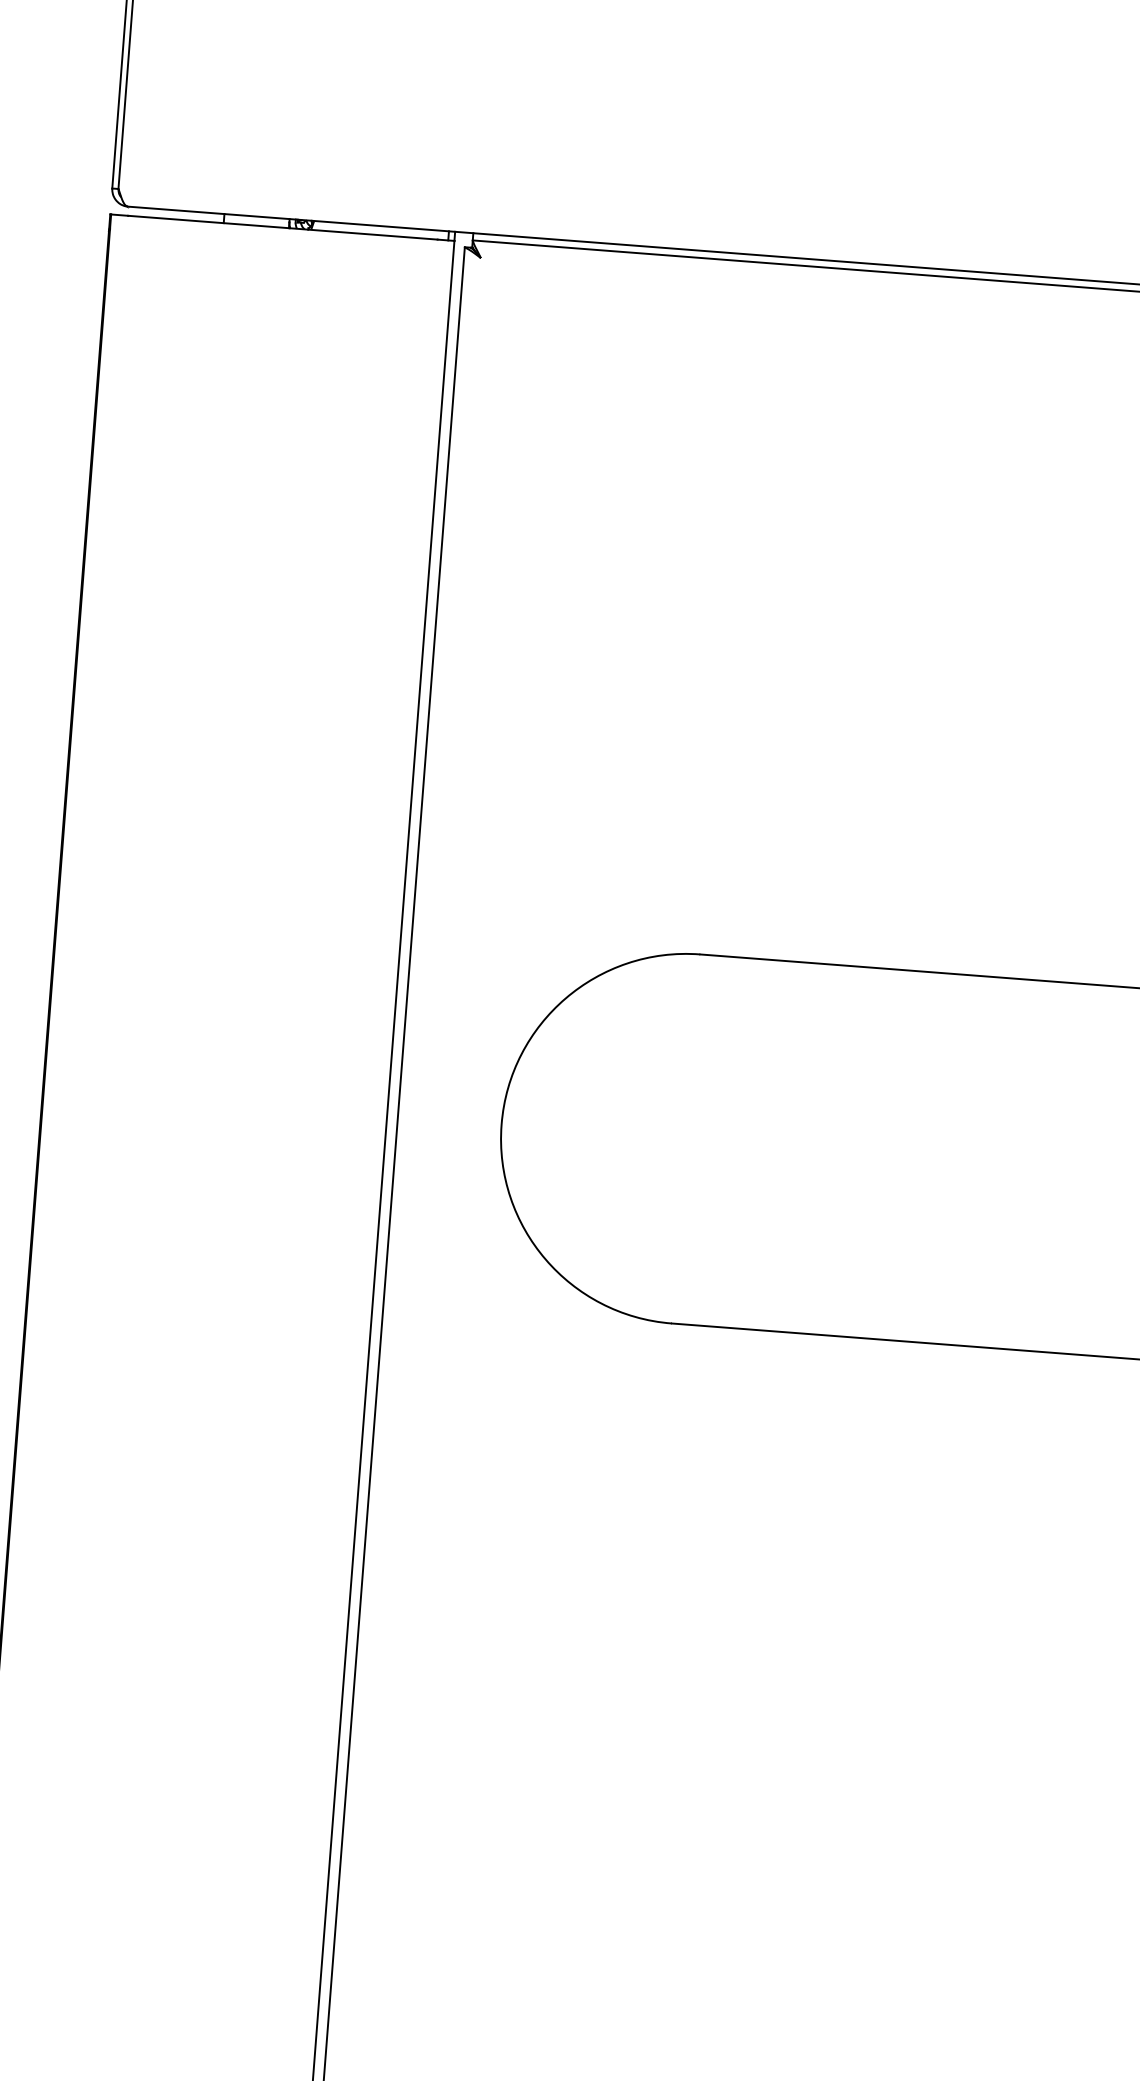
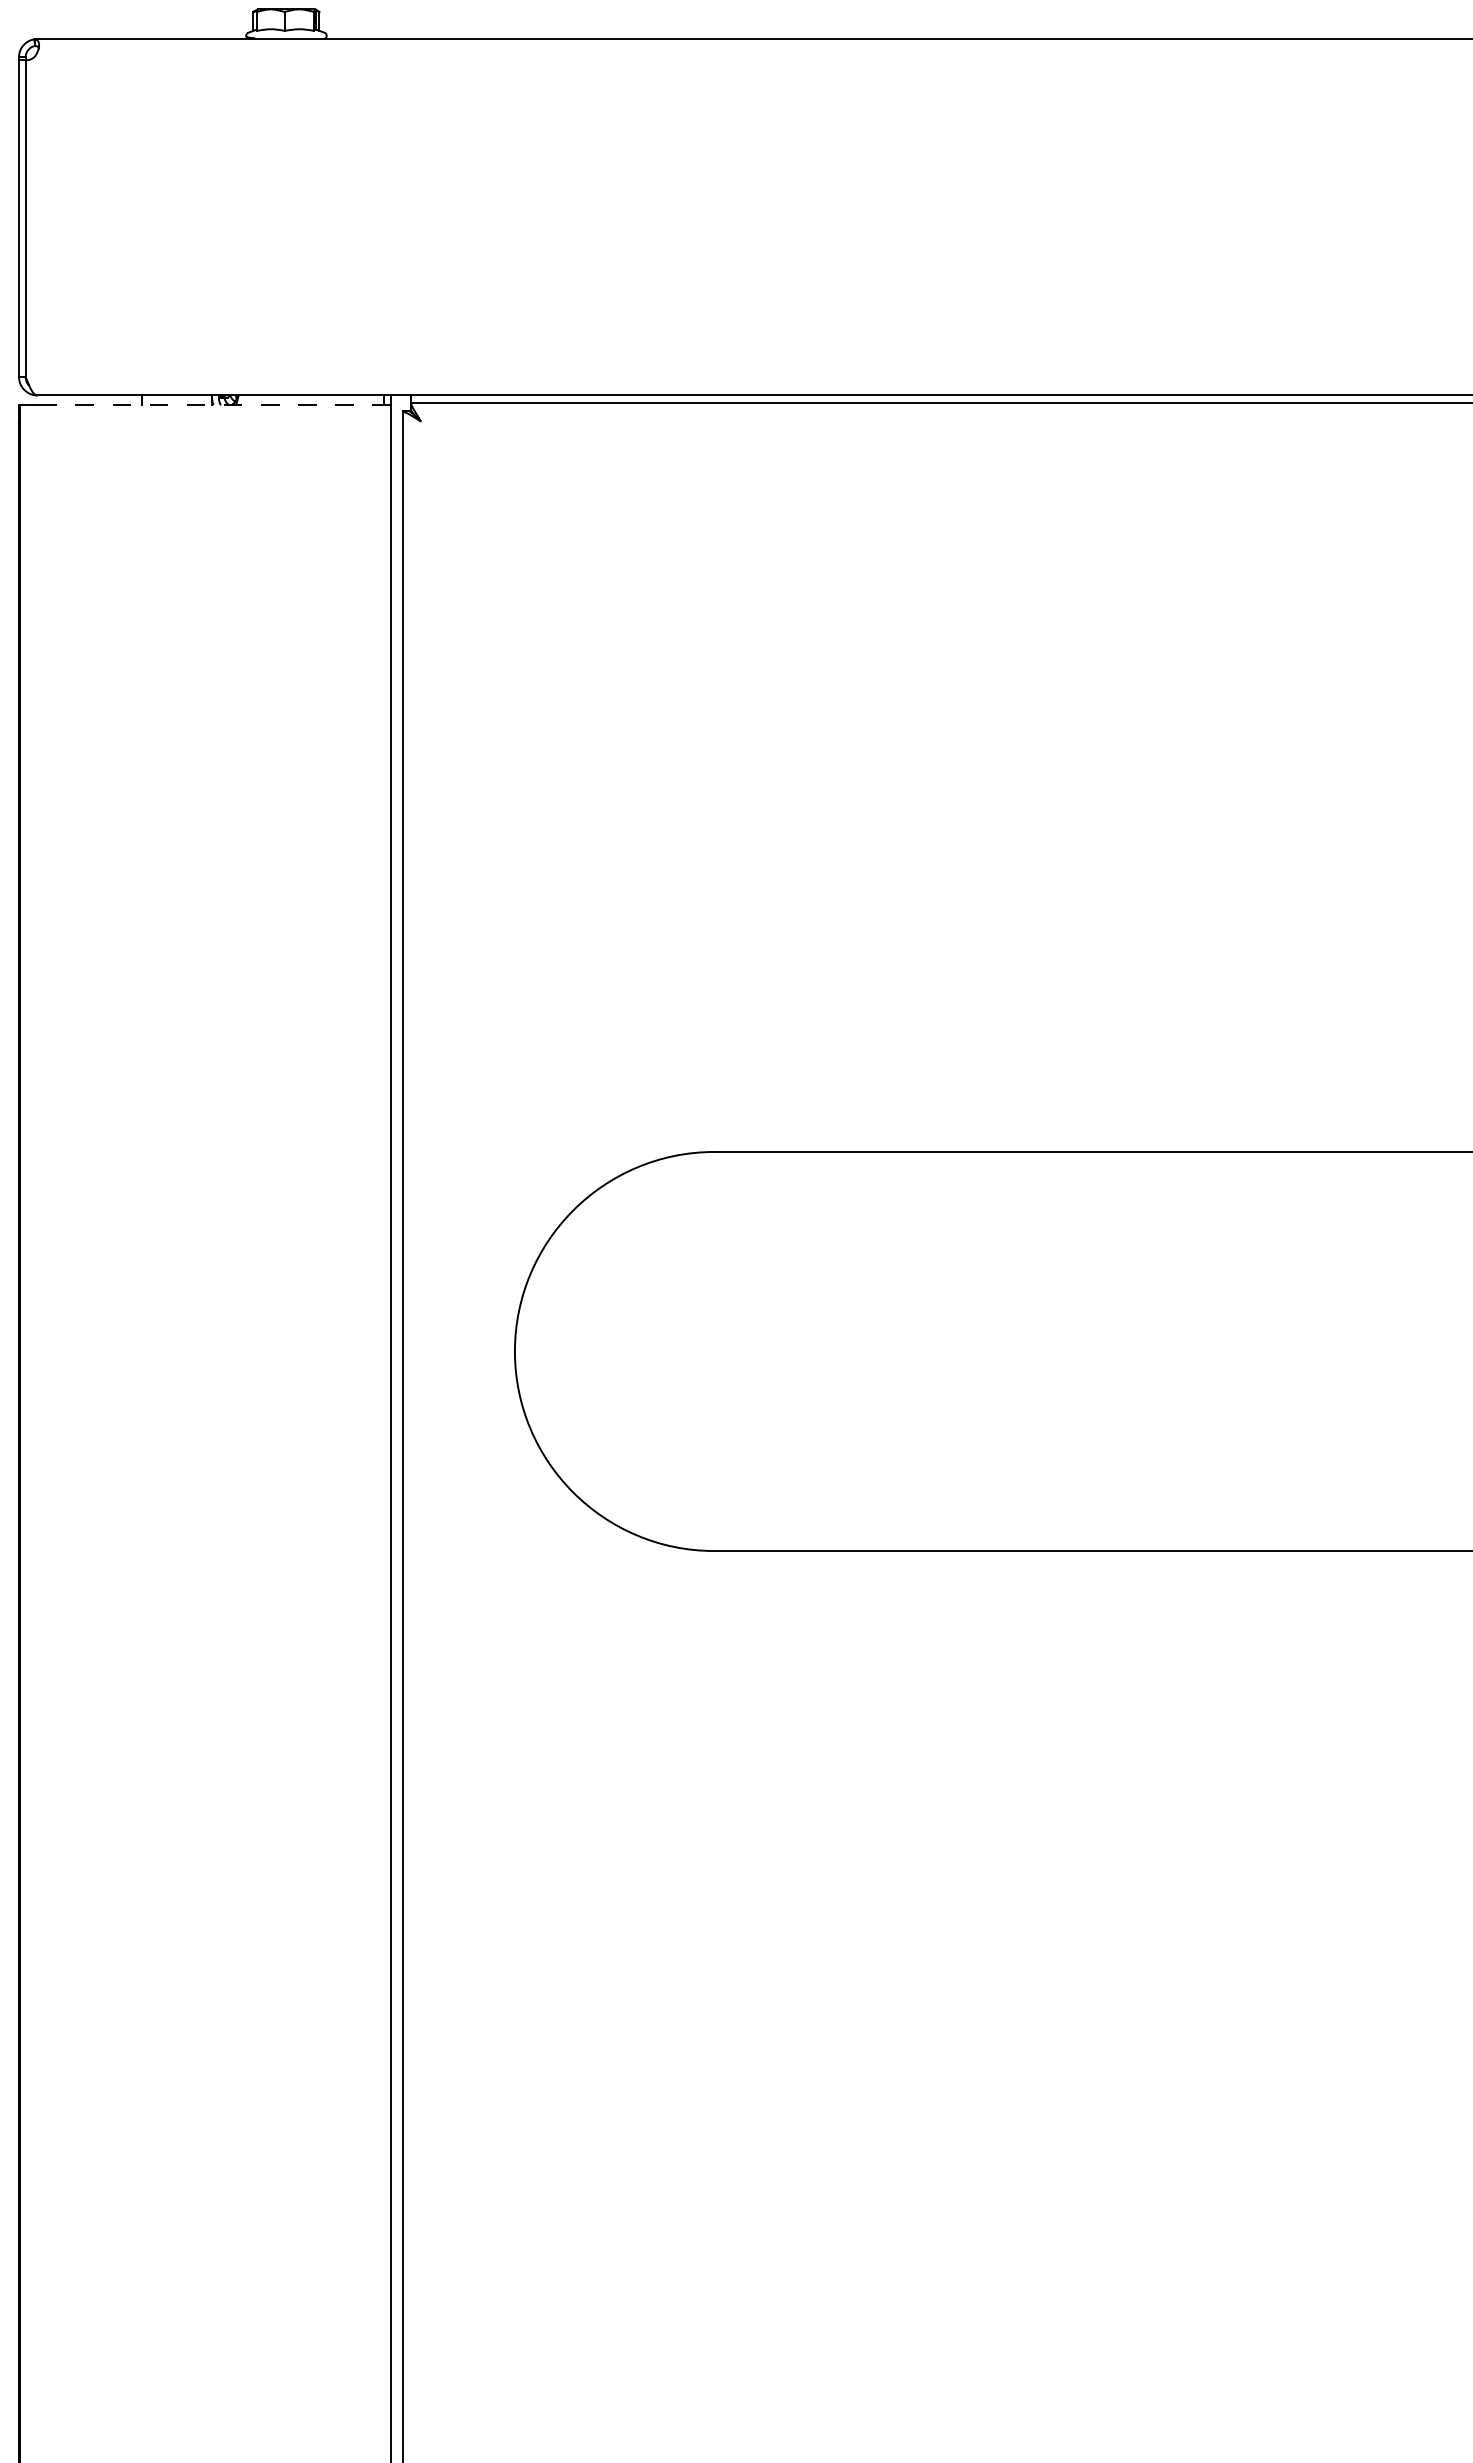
line: (283, 227) -> (206, 405), solid -> dashed

